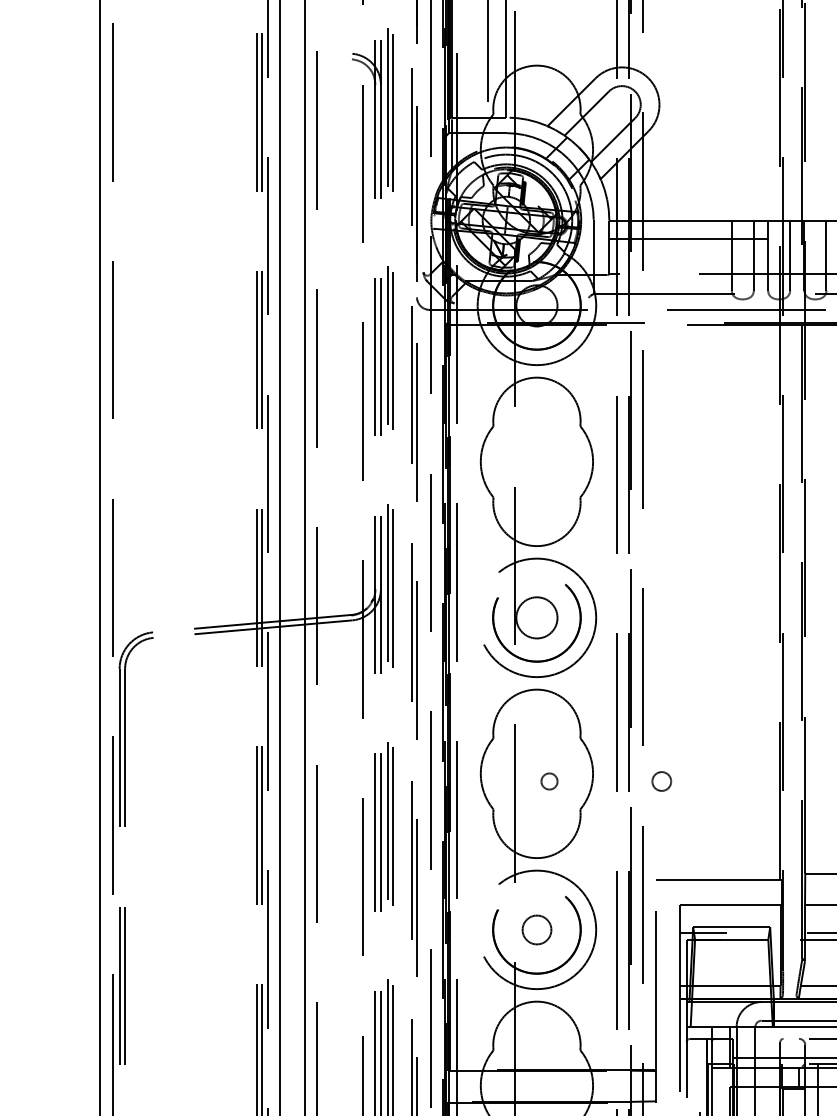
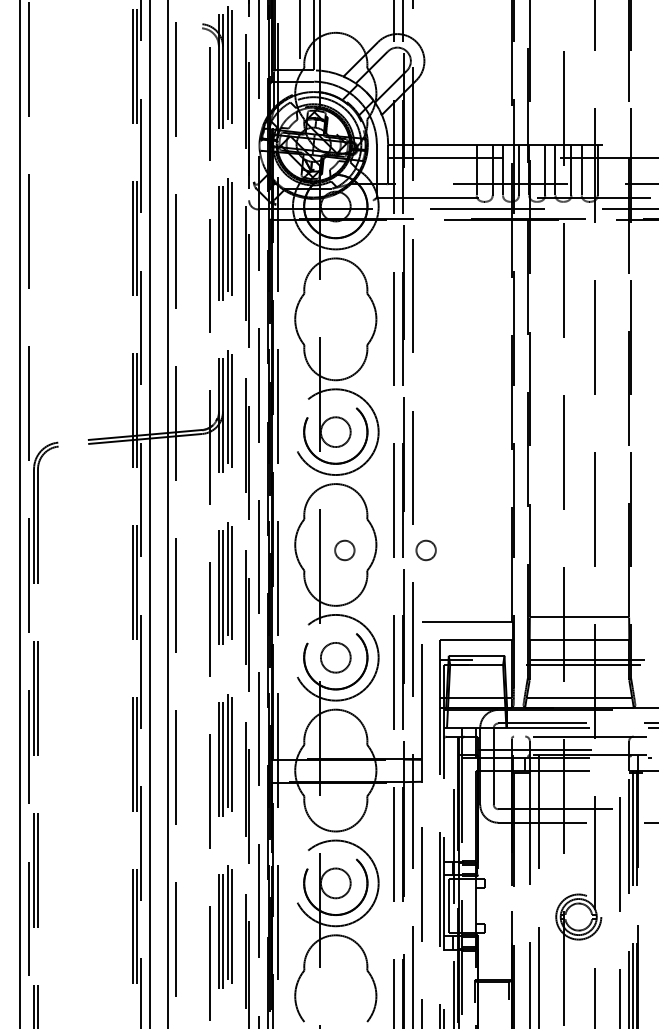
circle: (548, 781) -> (344, 550), size x1.67
circle: (660, 781) -> (425, 550), size x1.43
circle: (536, 929) -> (335, 657), size x1.43

